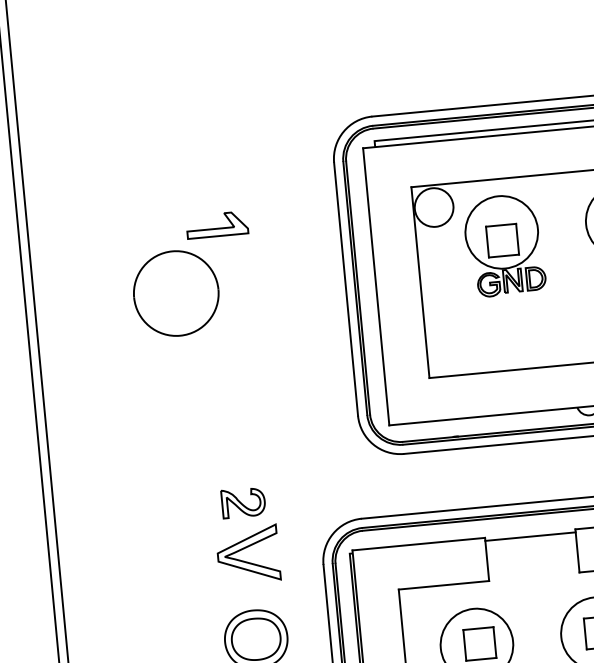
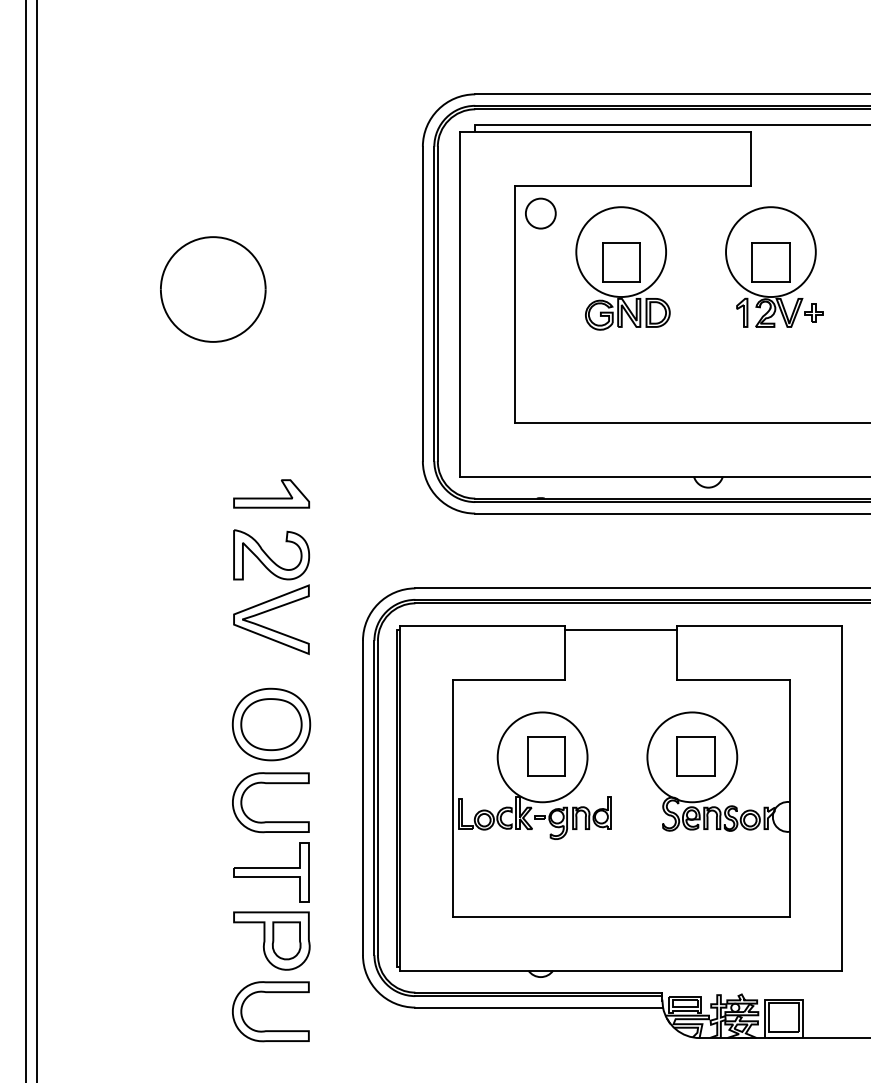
circle: (433, 207) -> (540, 213), size x0.62
part: (217, 224) -> (271, 493), moved
part: (243, 502) -> (271, 554), size x1.43

